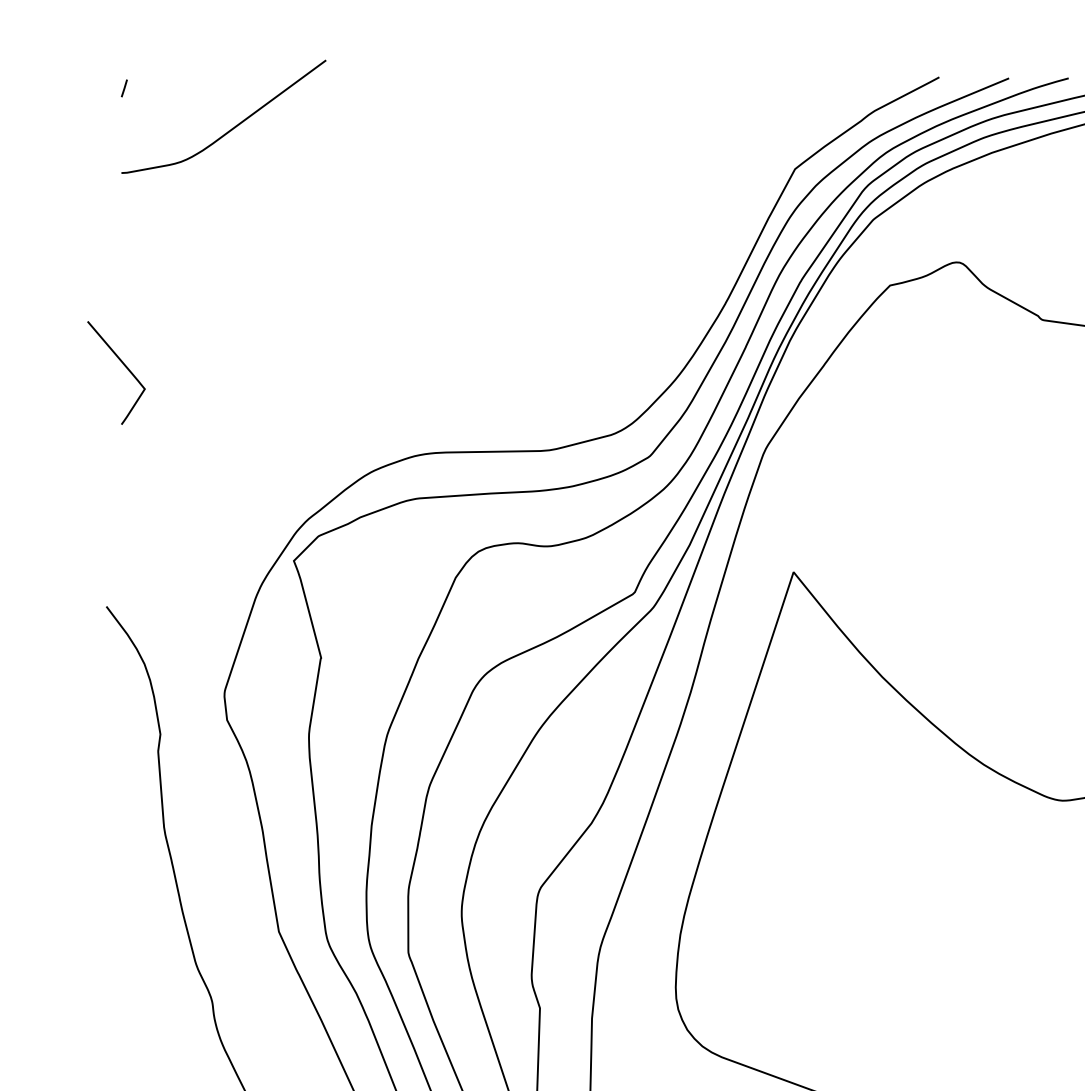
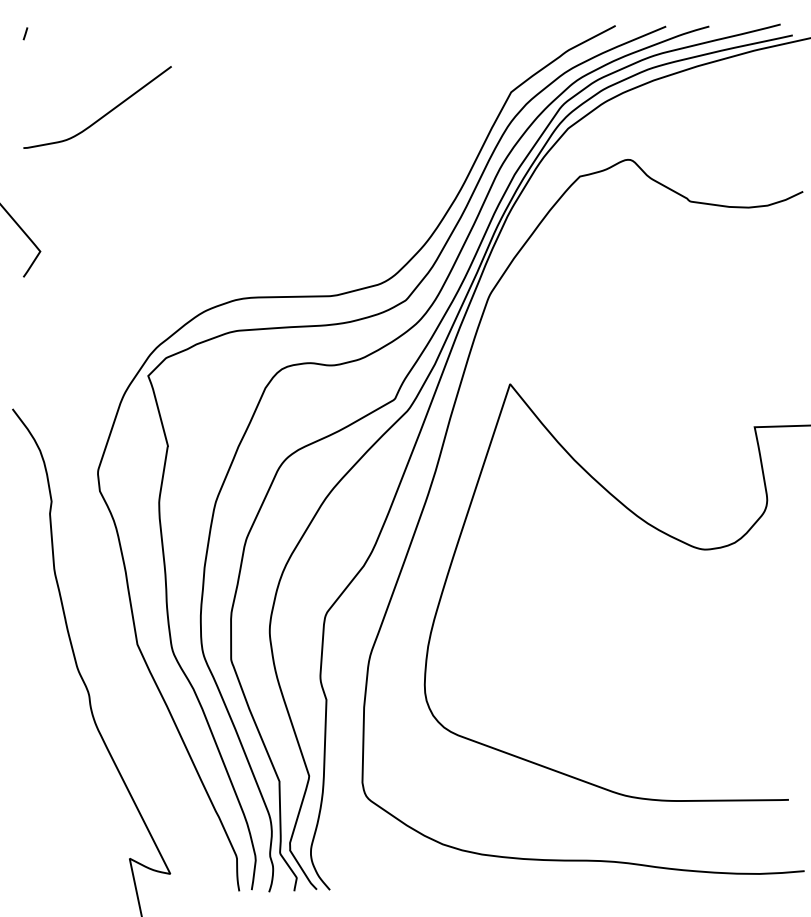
curve: (229, 129) -> (101, 116), moved

